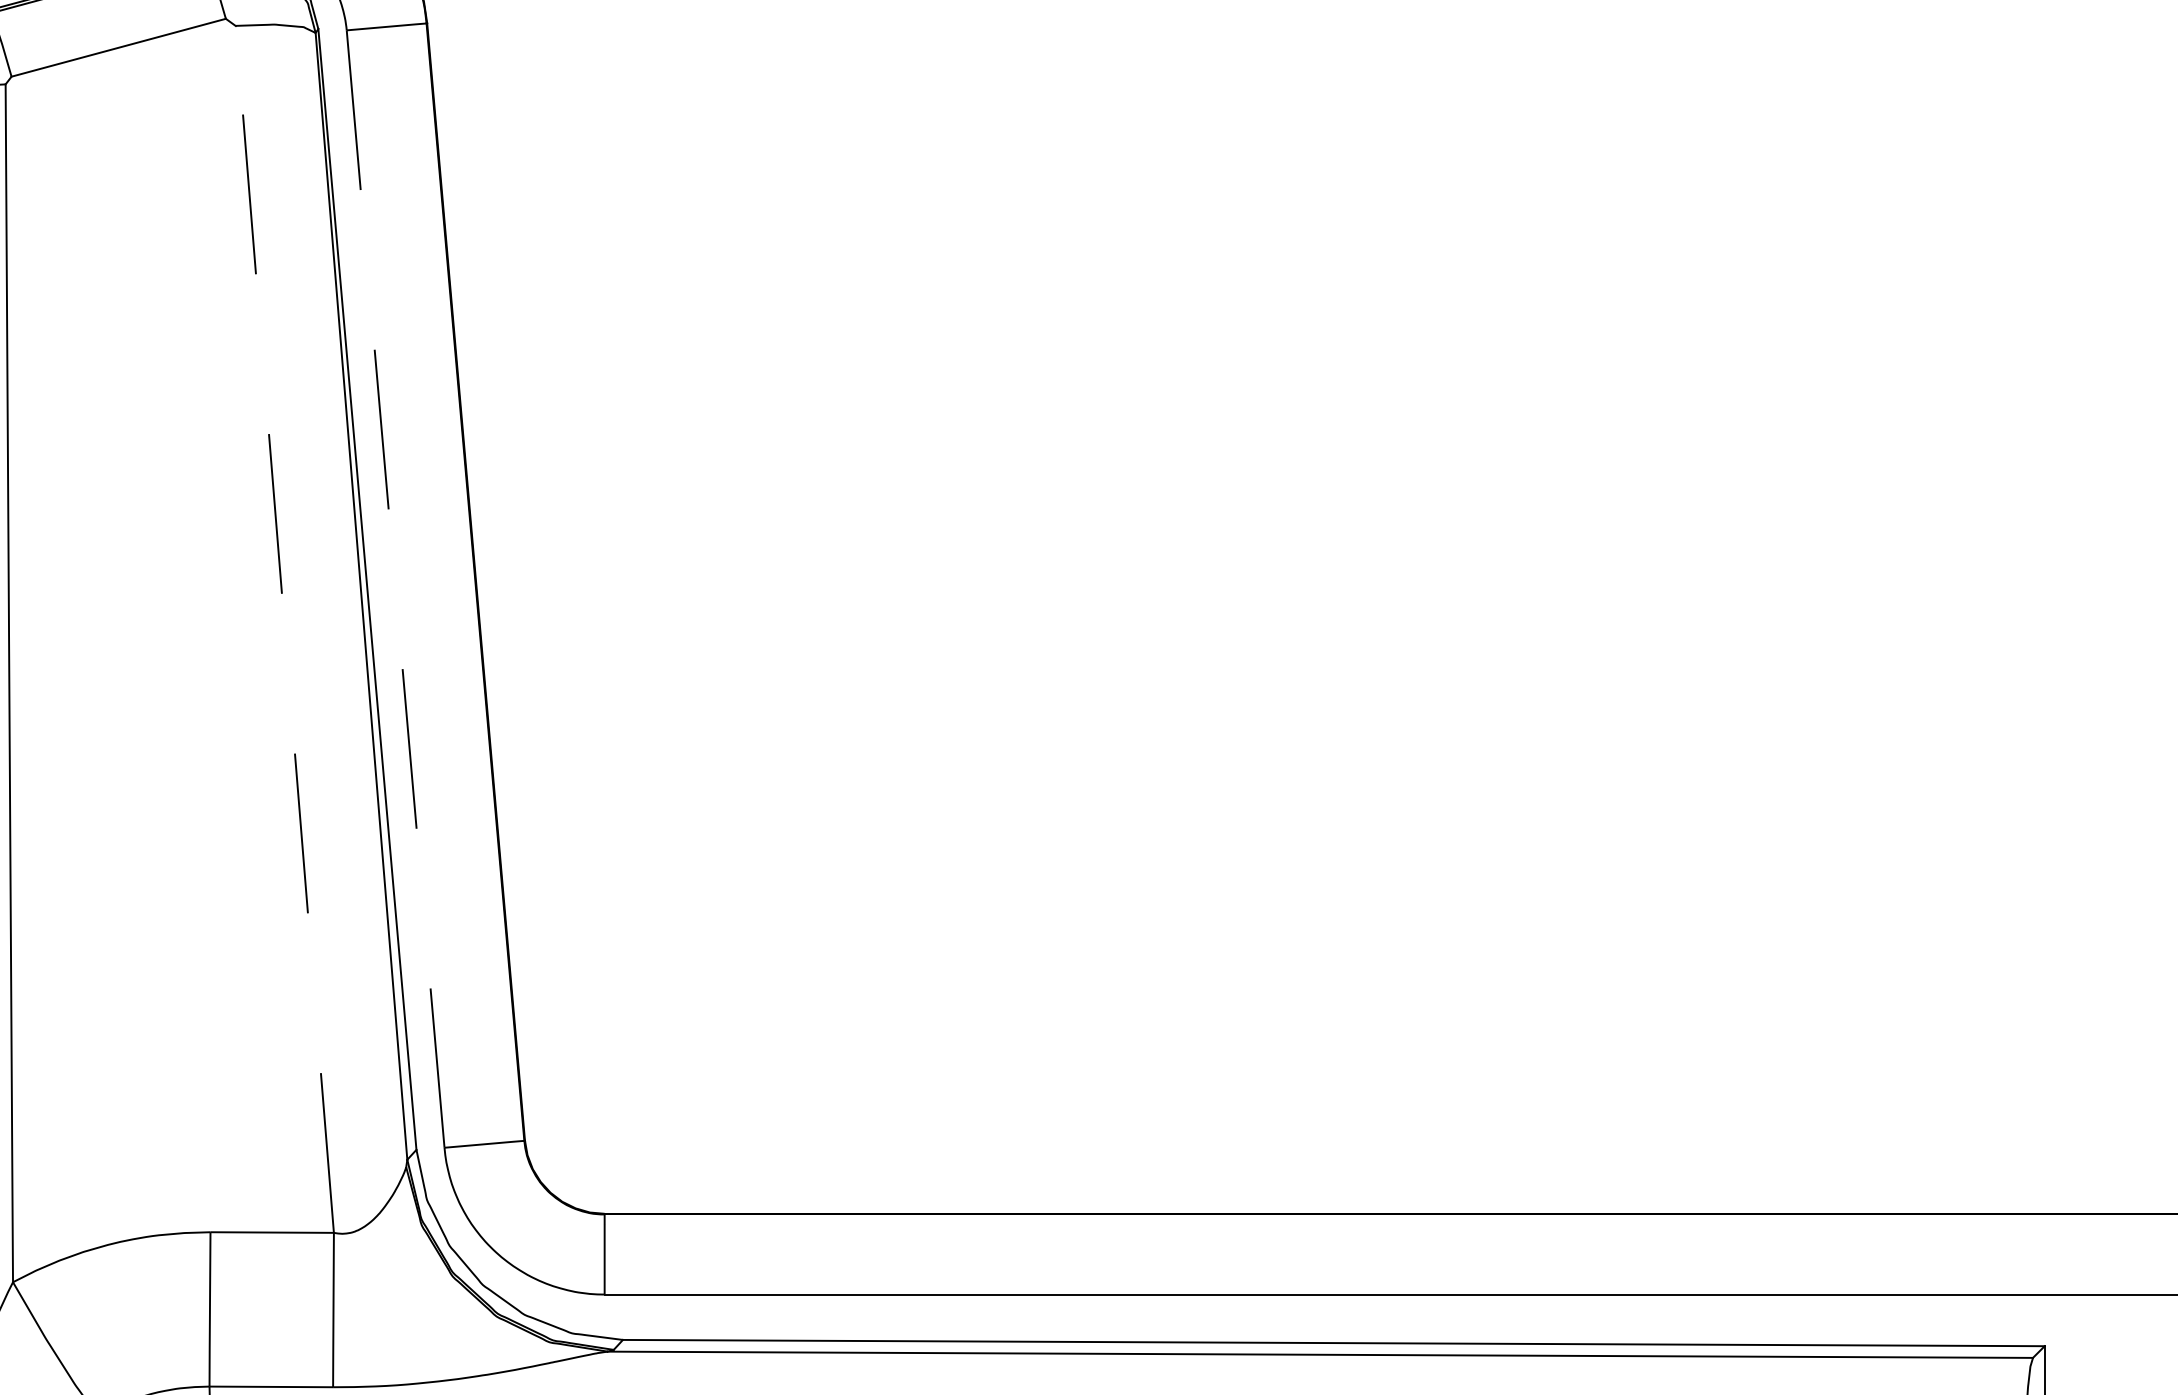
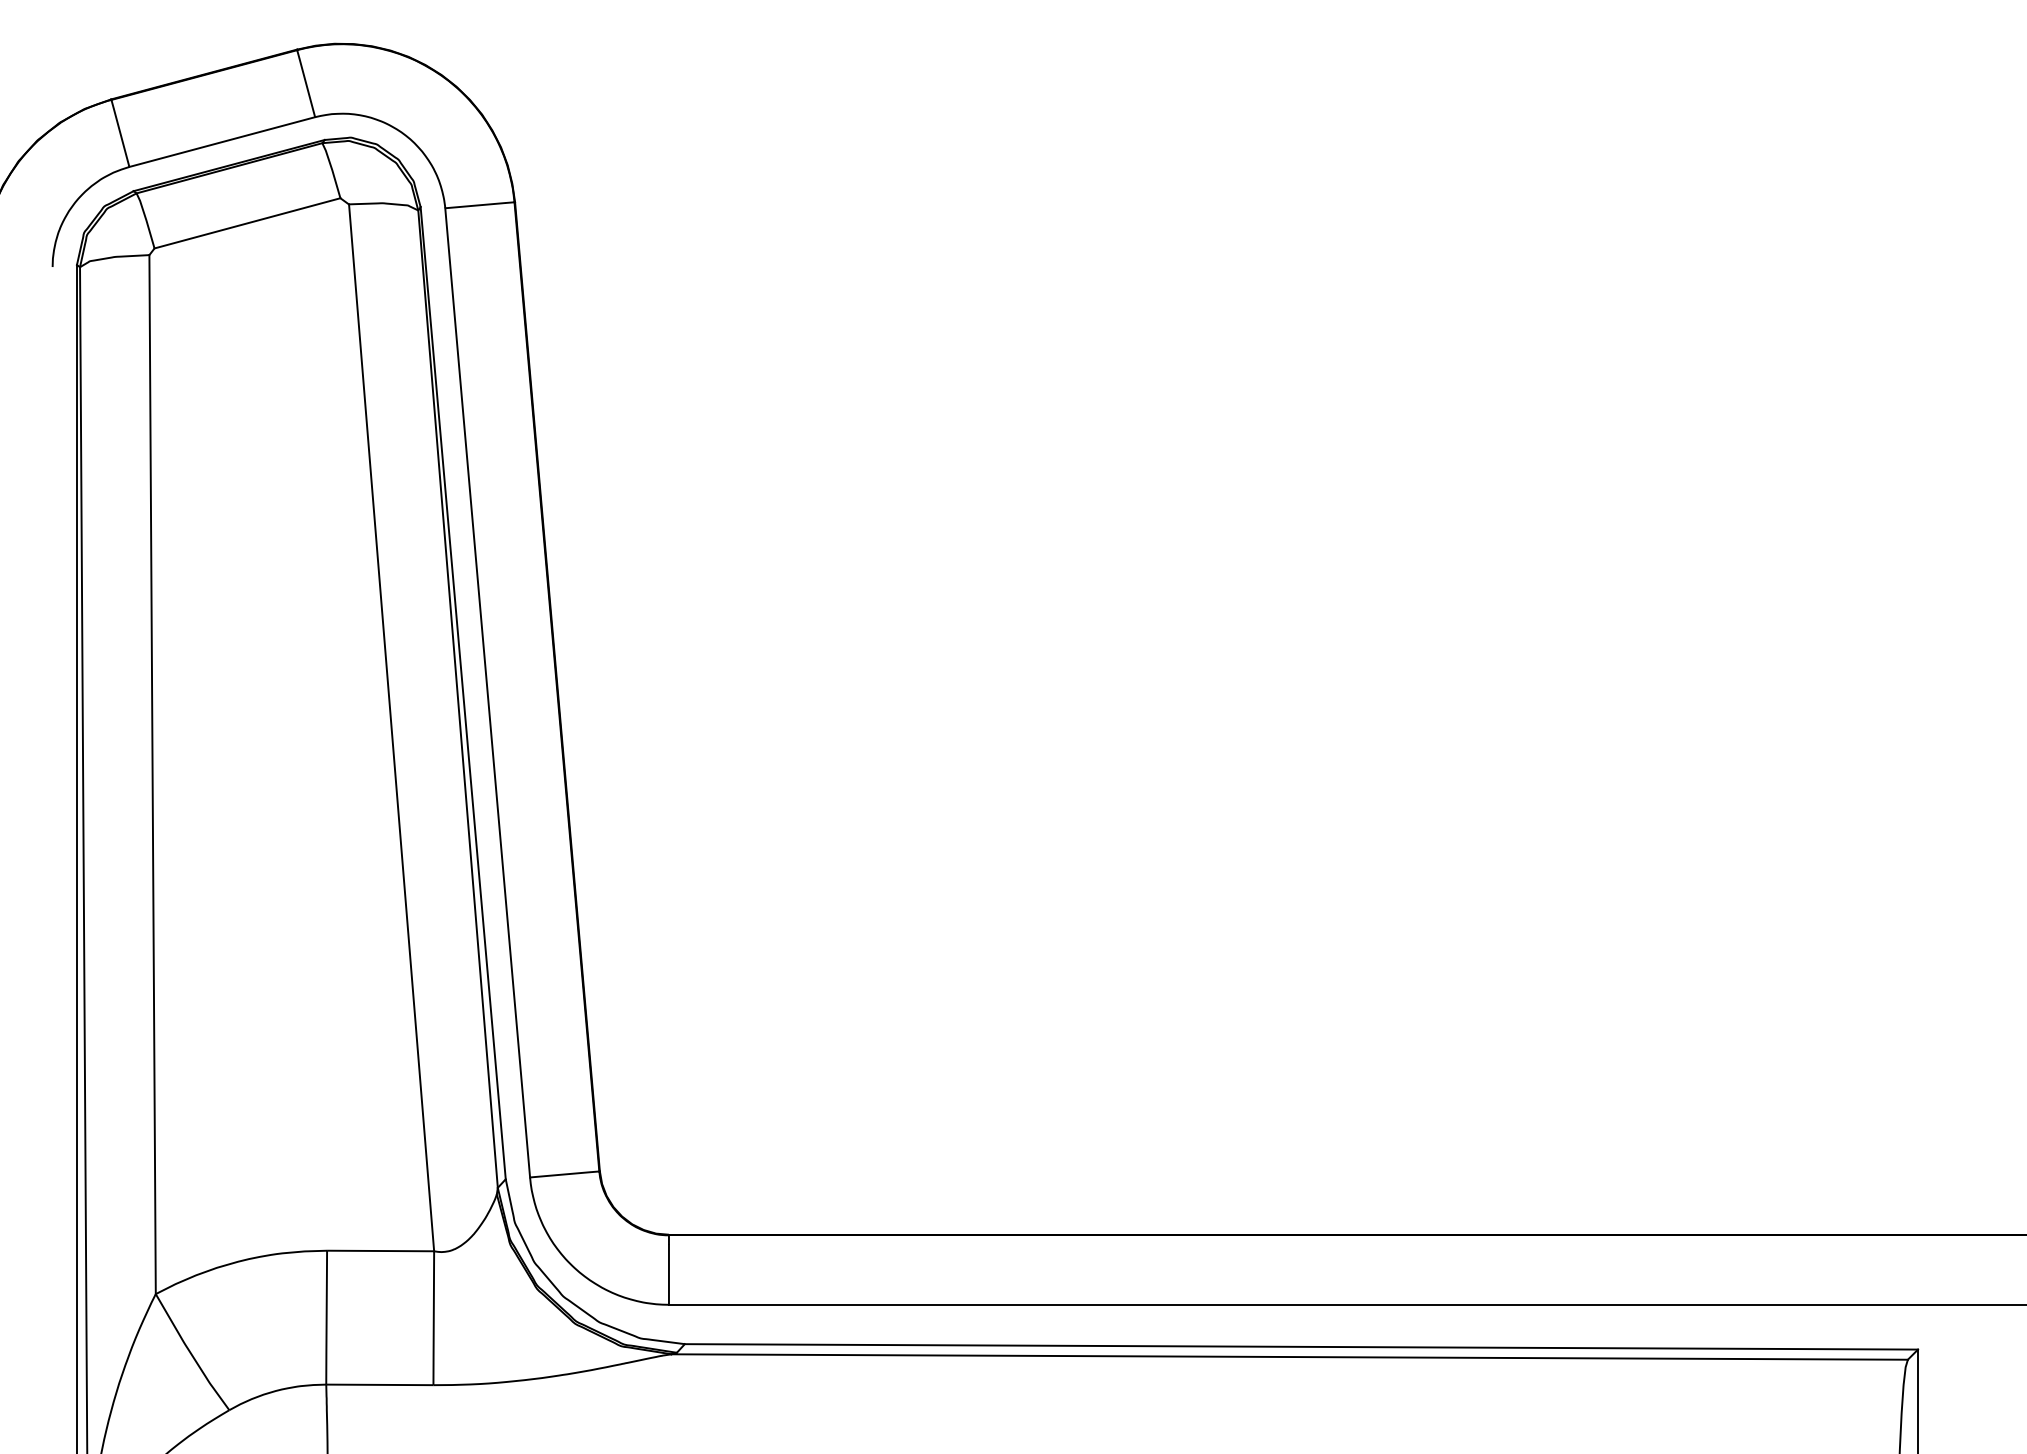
line: (395, 589) -> (487, 693), dashed -> solid
line: (284, 629) -> (391, 727), dashed -> solid

